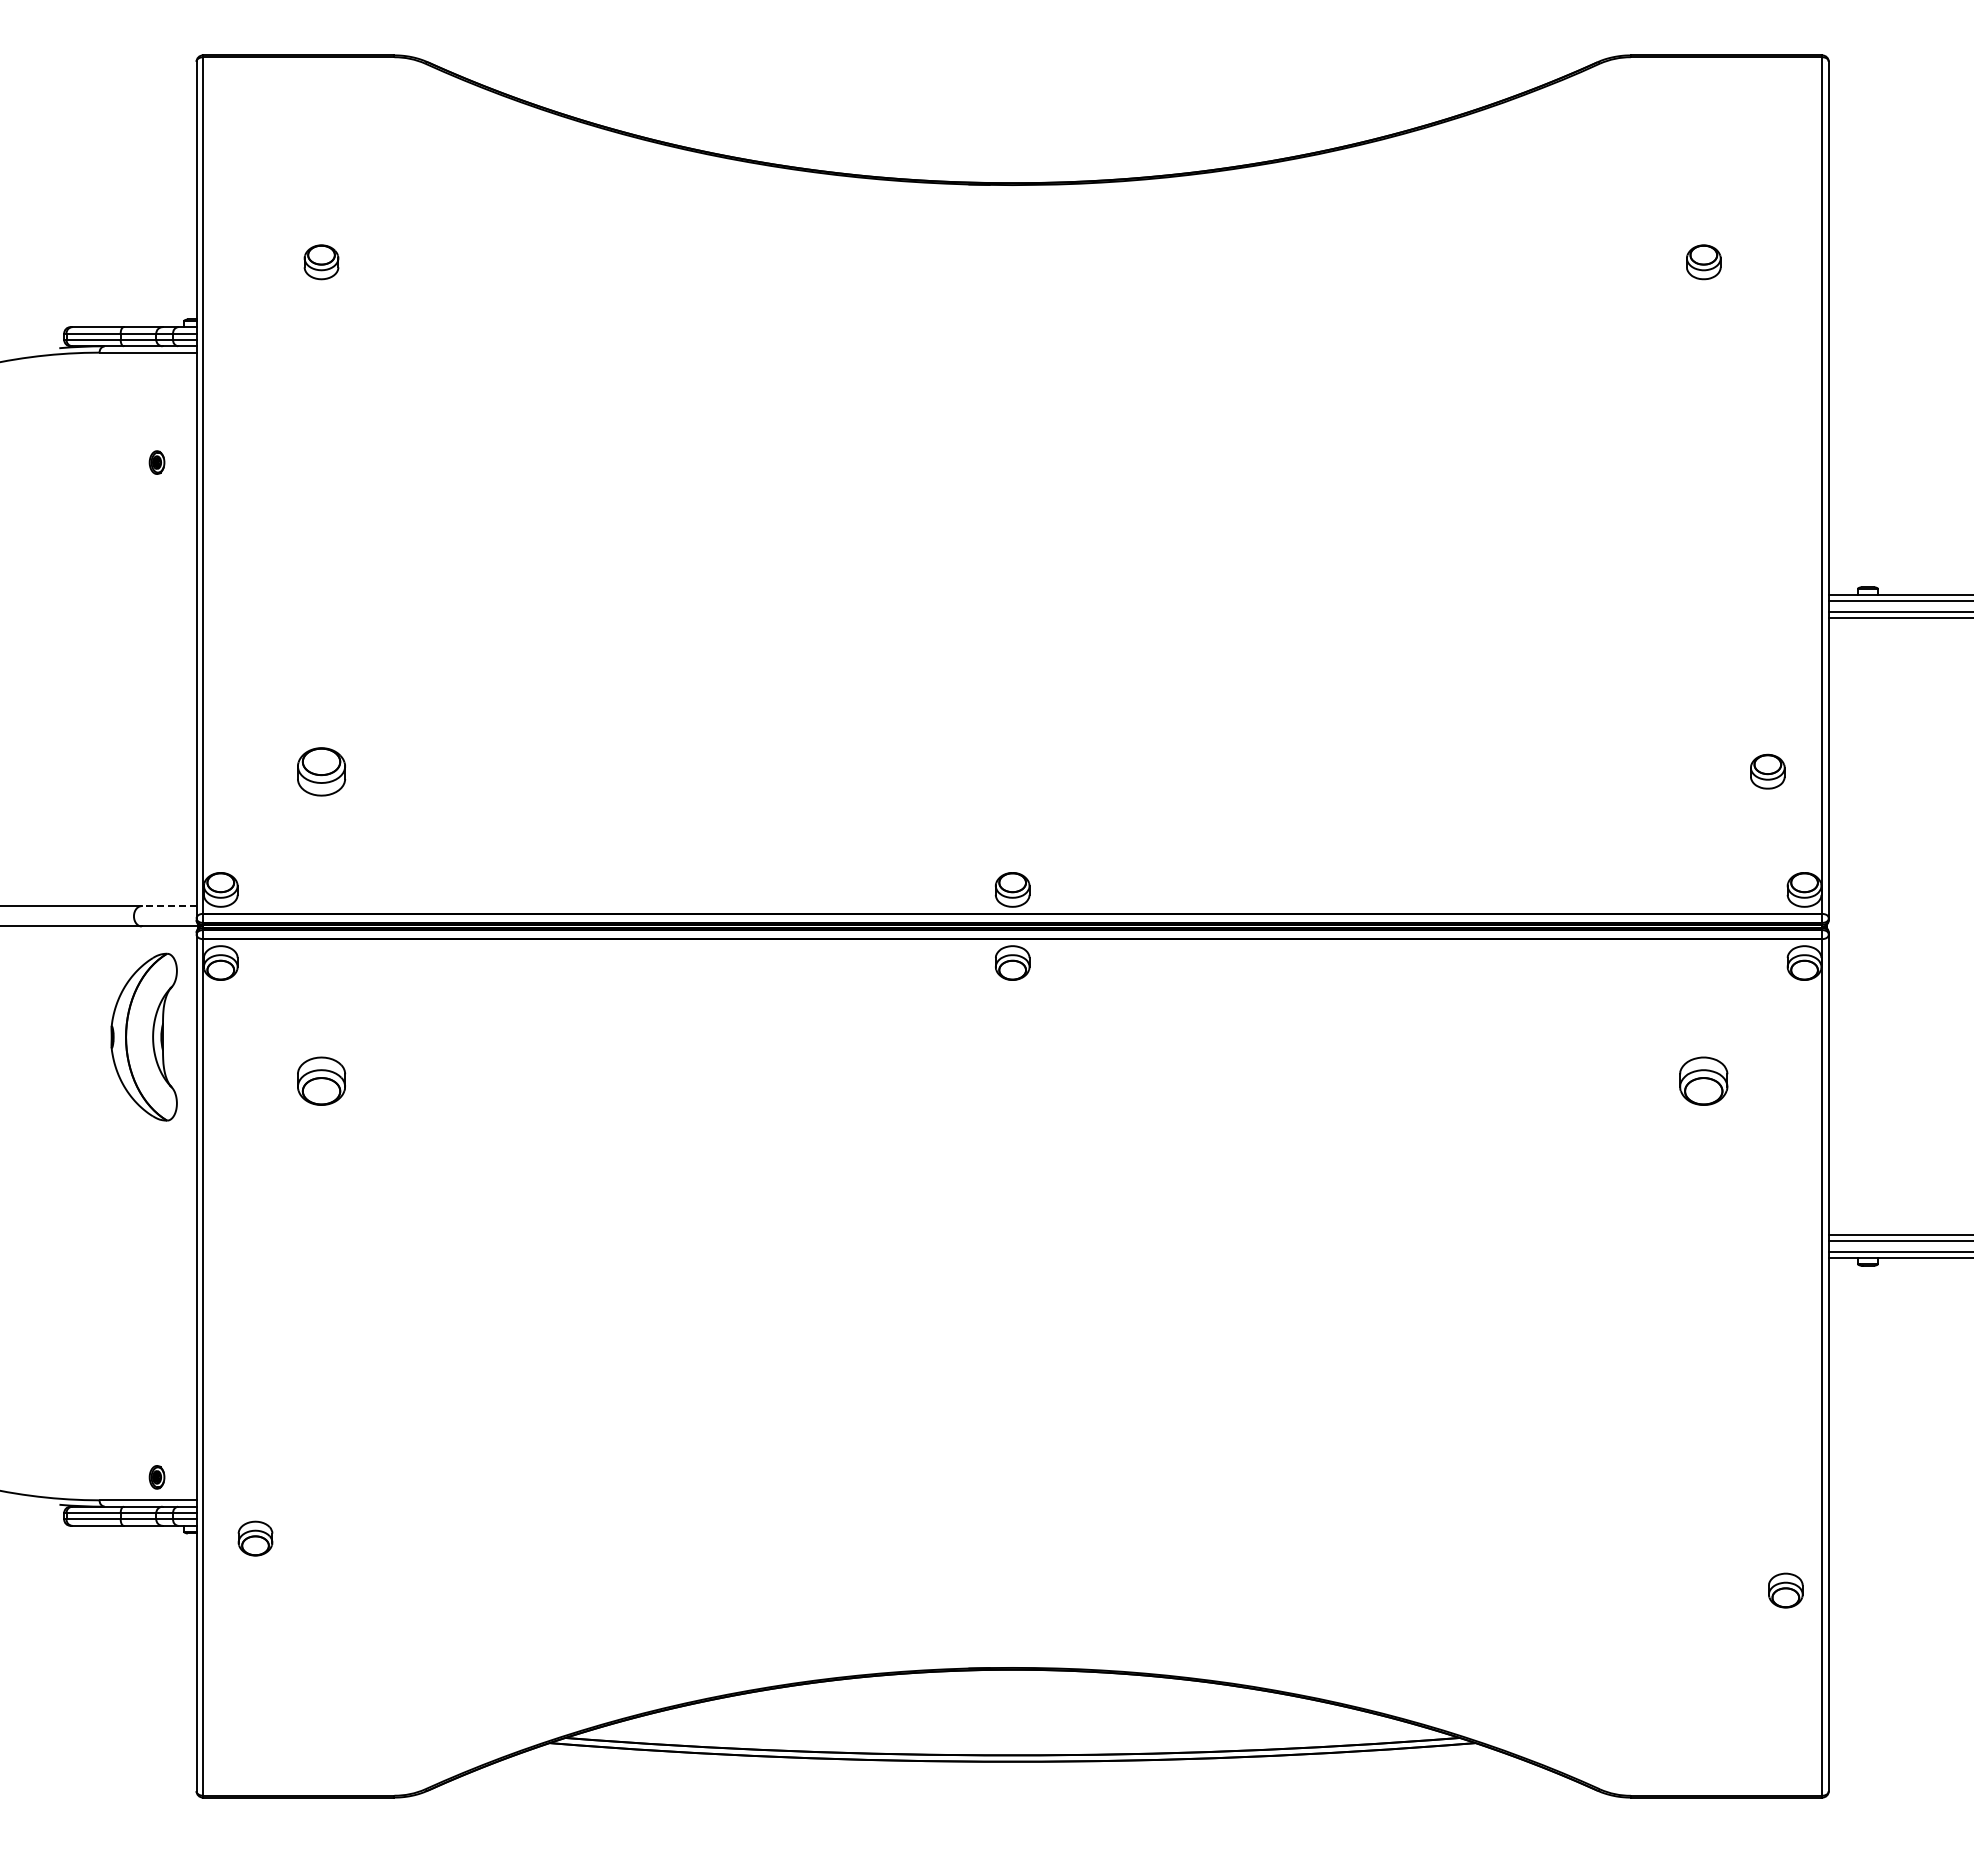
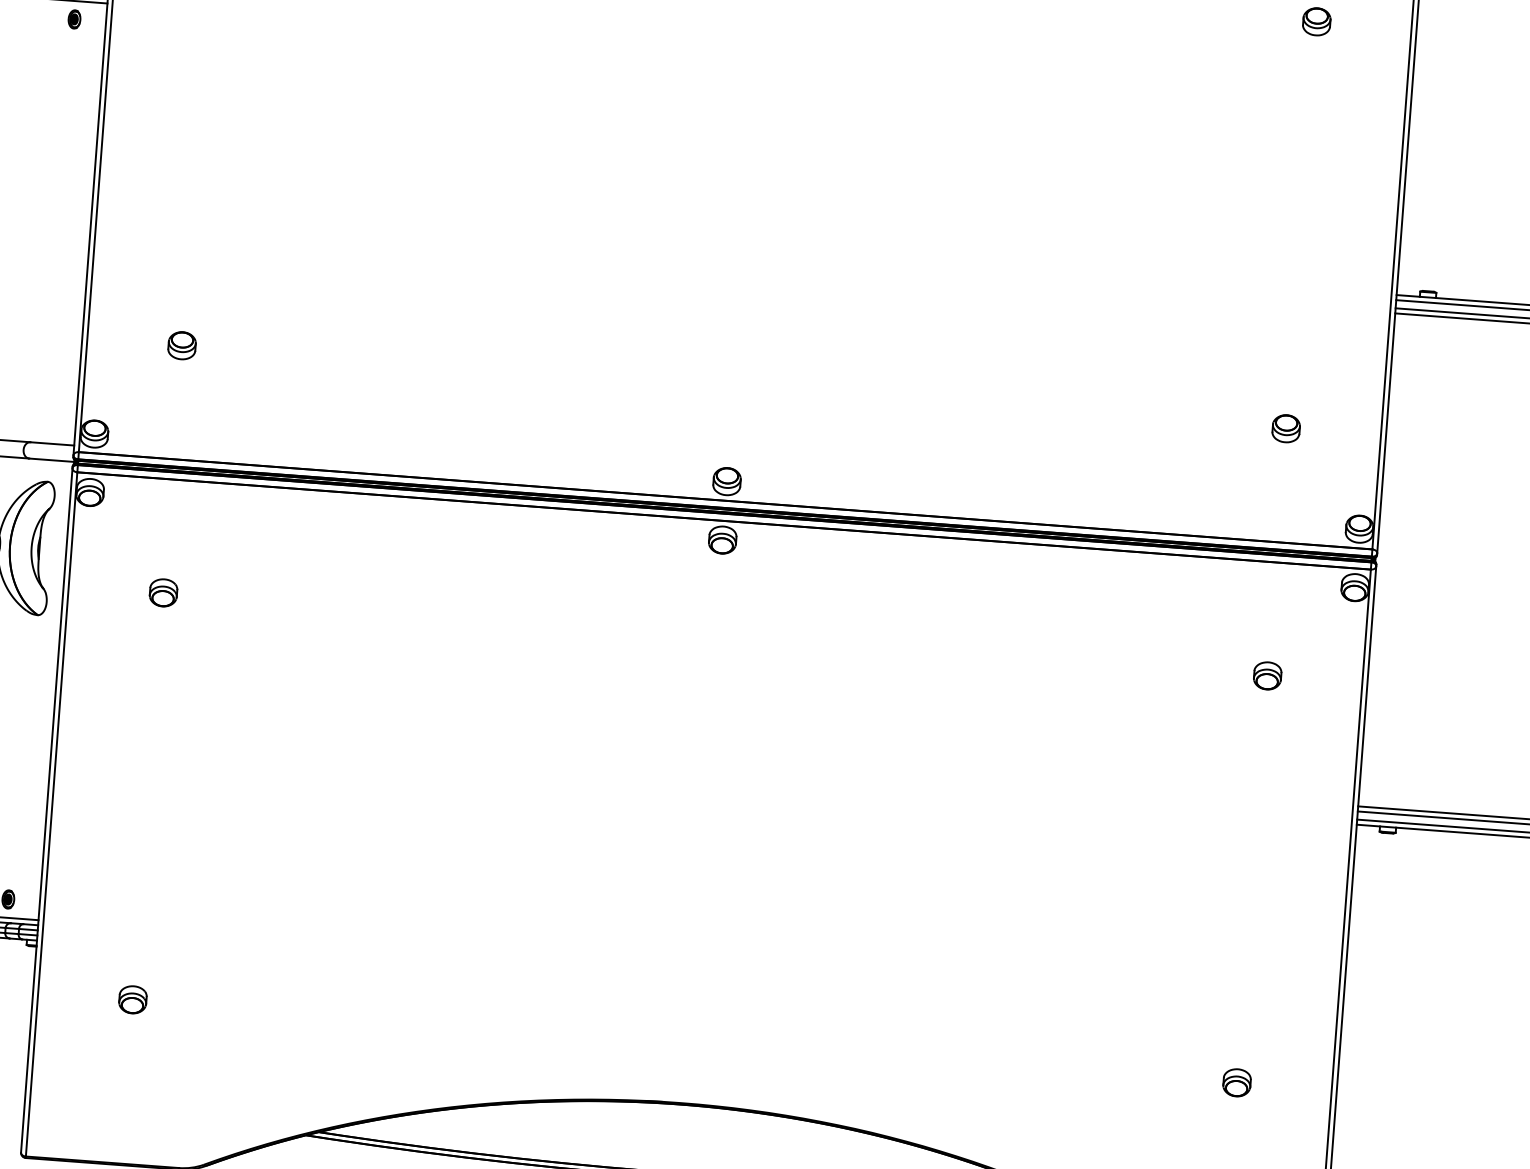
part: (156, 462) -> (74, 19), moved
part: (321, 771) -> (182, 345), size x0.71
part: (1767, 771) -> (1285, 428), moved
line: (168, 906) -> (51, 444), dashed -> solid
part: (321, 1080) -> (163, 592), size x0.71
part: (1703, 1080) -> (1267, 675), size x0.71
part: (255, 1538) -> (132, 999), moved
part: (1785, 1590) -> (1236, 1082), moved

